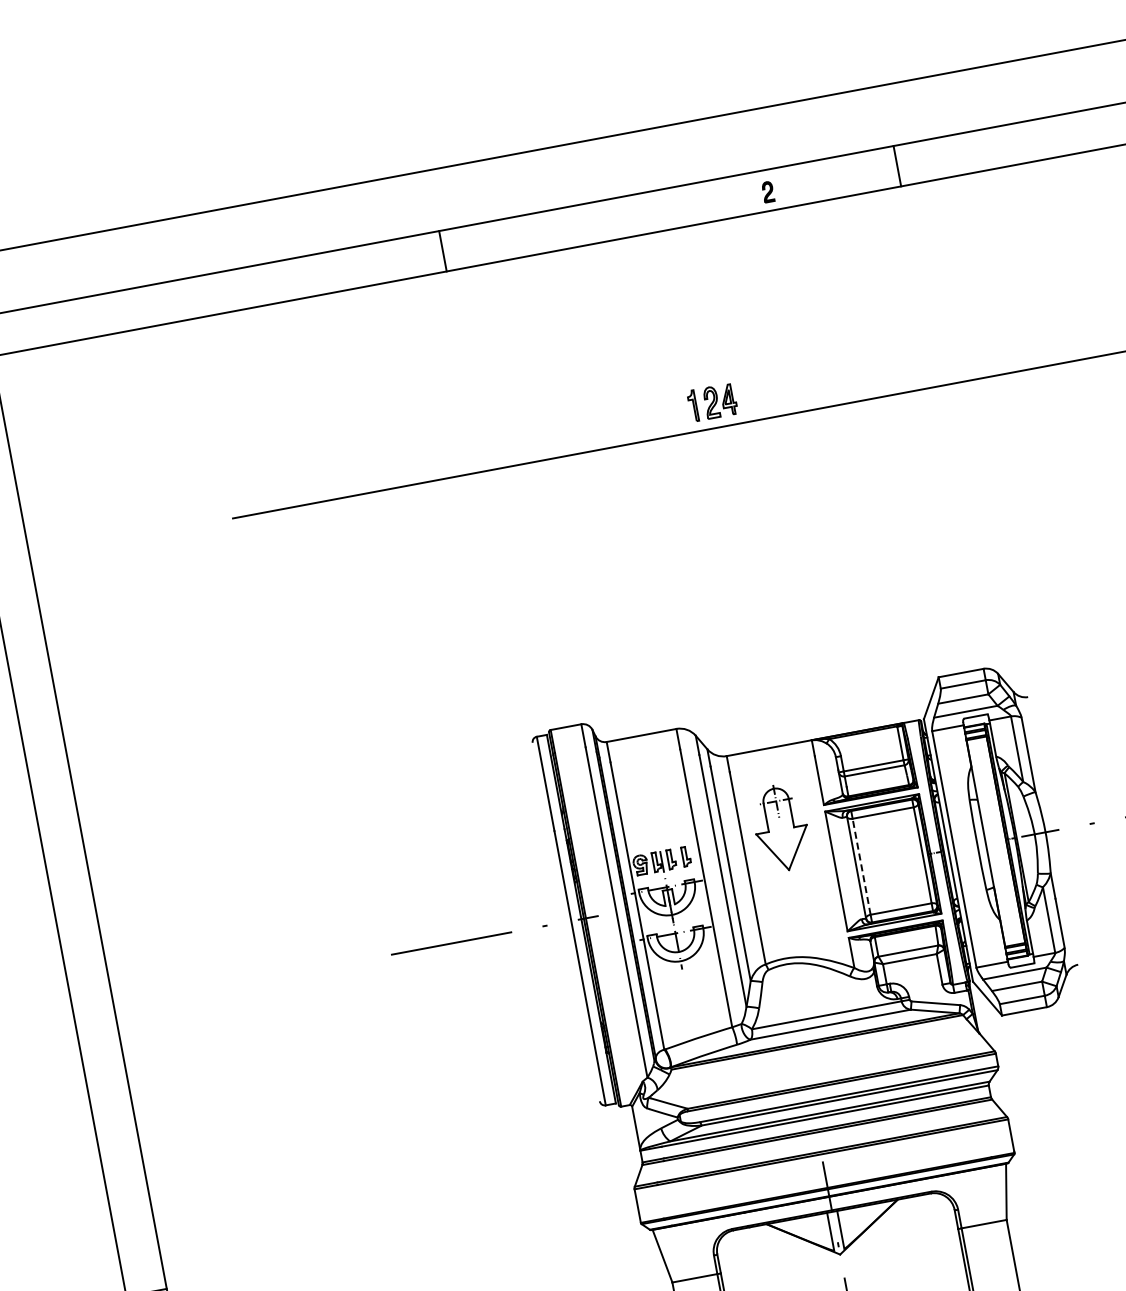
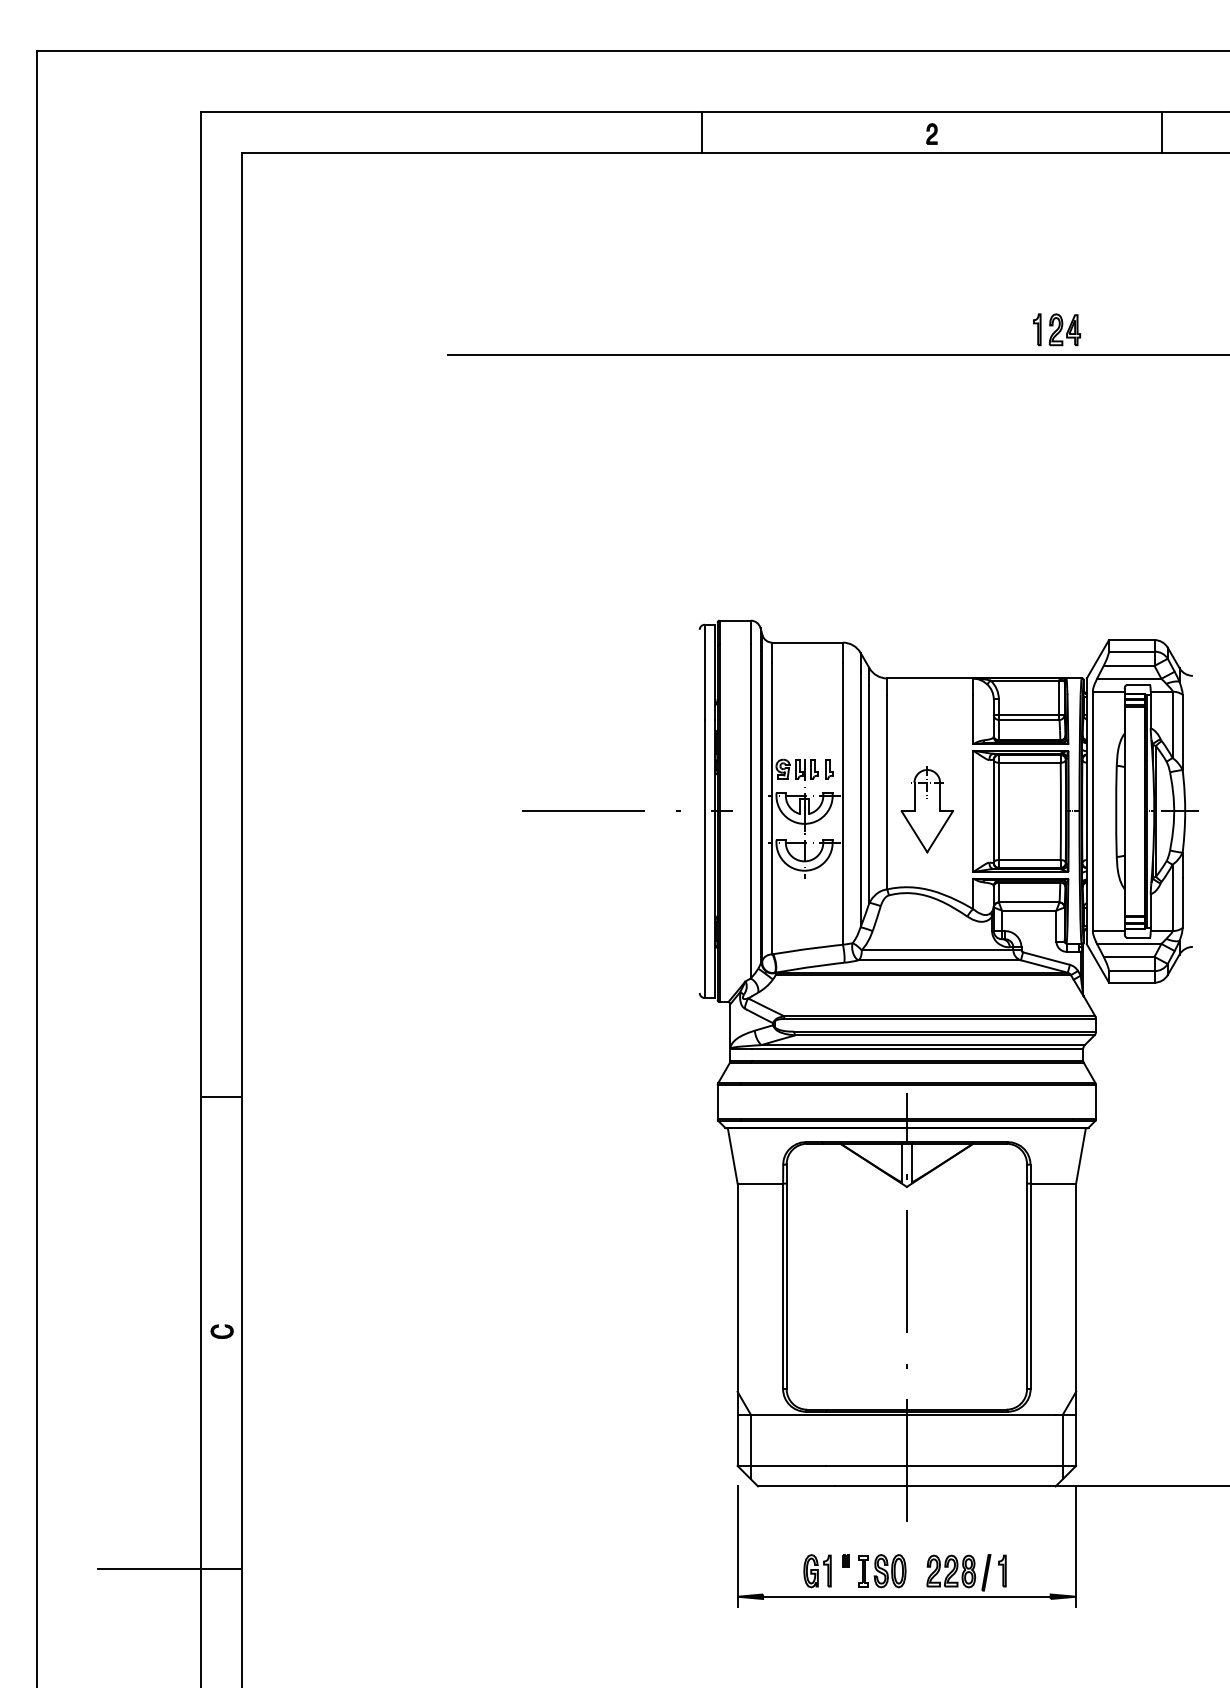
part: (767, 191) -> (931, 133), moved
part: (712, 402) -> (1057, 329), moved
part: (780, 827) -> (926, 809), moved
line: (861, 866) -> (998, 811), dashed -> solid

